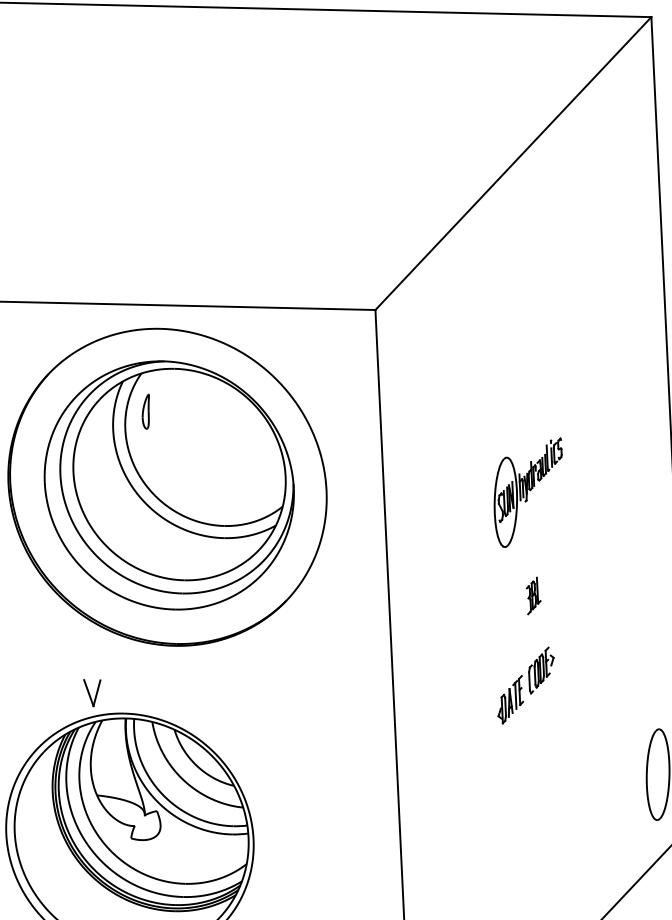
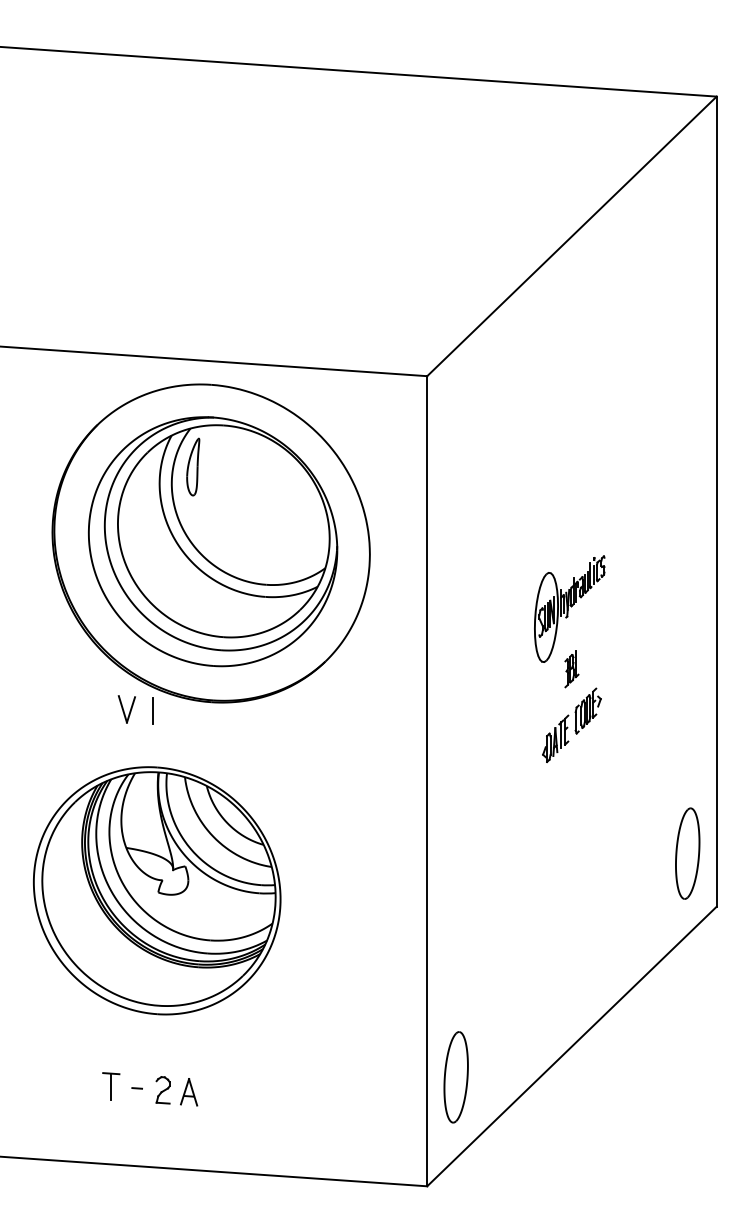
part: (146, 411) -> (193, 466), size x1.67
part: (528, 492) -> (569, 608), moved
line: (116, 657) -> (152, 711), added
part: (525, 684) -> (571, 724), moved
part: (92, 693) -> (126, 709), moved

